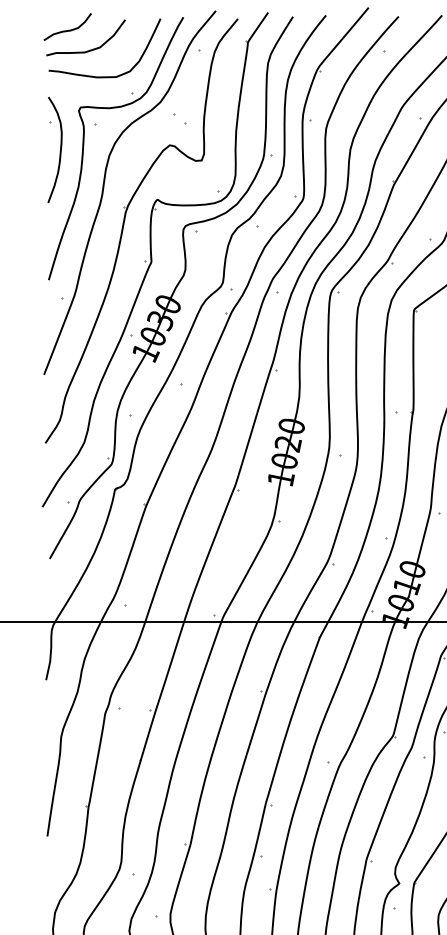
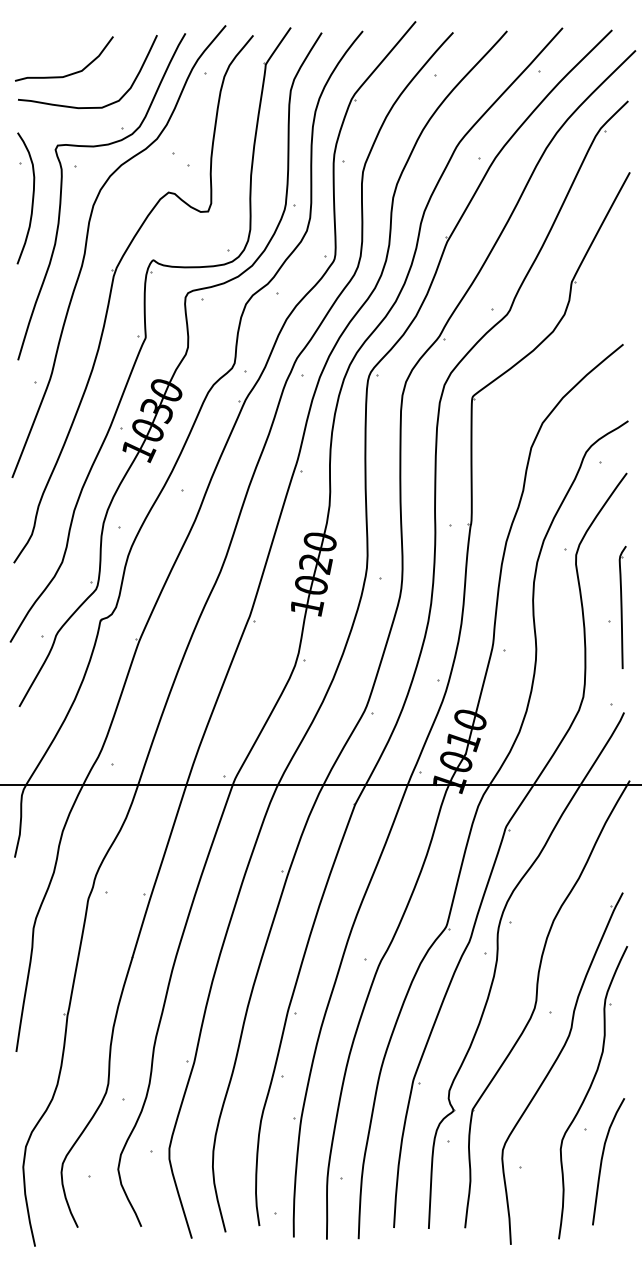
curve: (67, 30) -> (41, 49), removed

